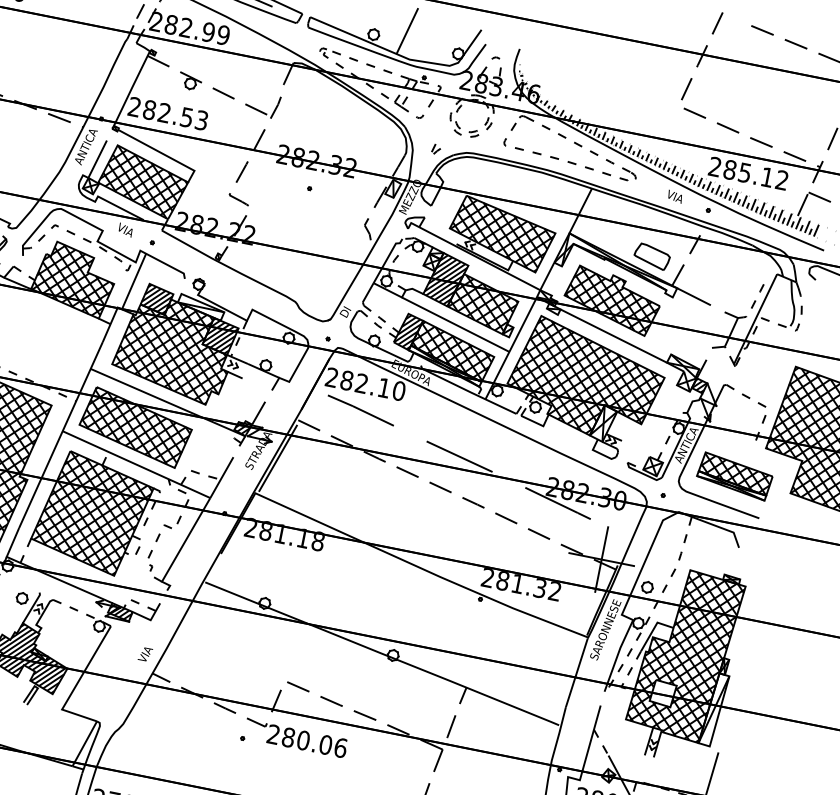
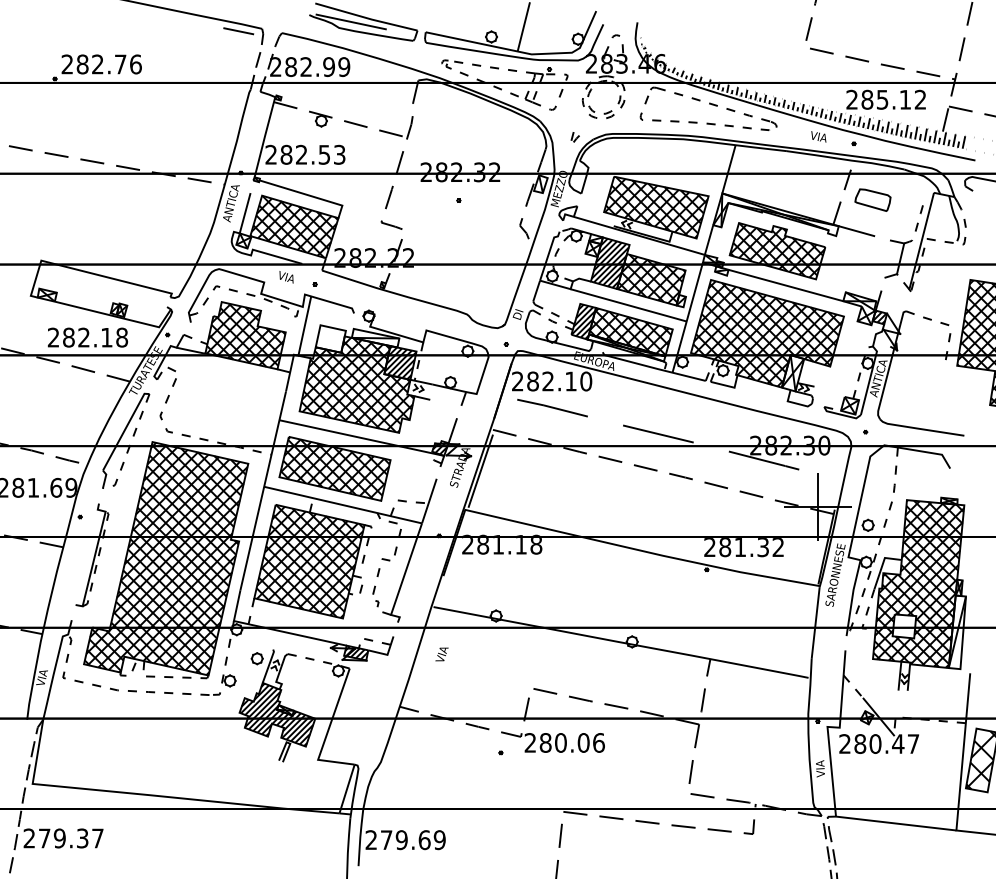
part: (651, 255) -> (872, 199), moved
hatch: (156, 298) -> (330, 338), removed
part: (735, 476) -> (932, 399), removed
text: (144, 654) -> (441, 654), moved

